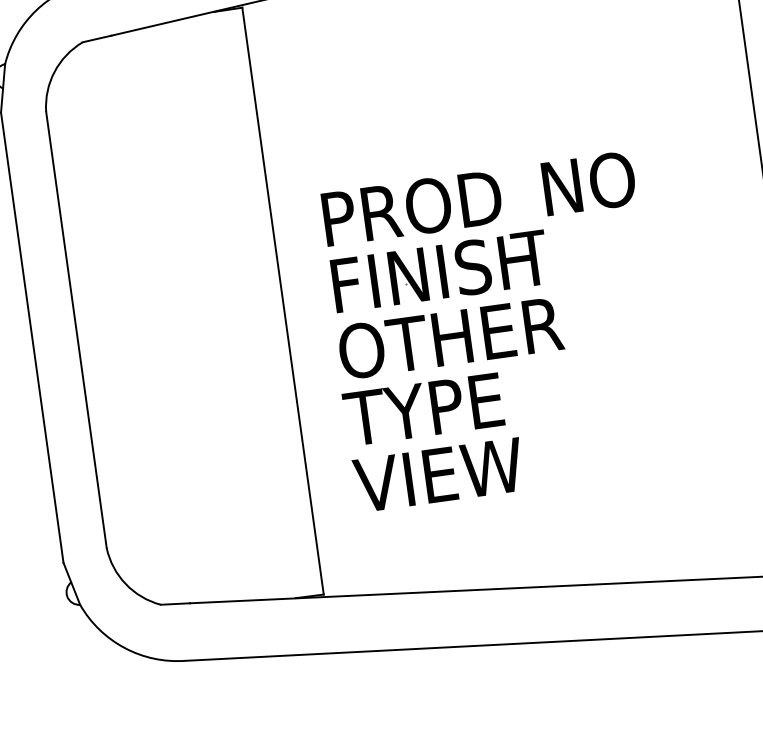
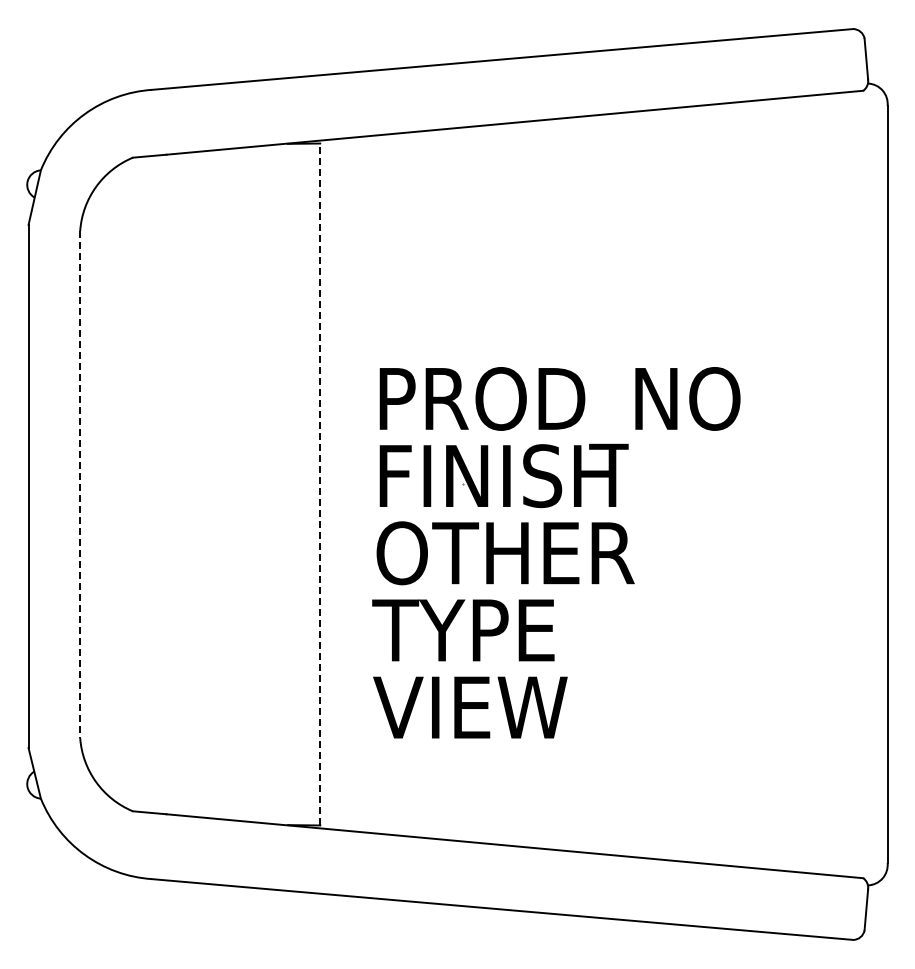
line: (283, 301) -> (320, 484), solid -> dashed
line: (76, 329) -> (80, 484), solid -> dashed

